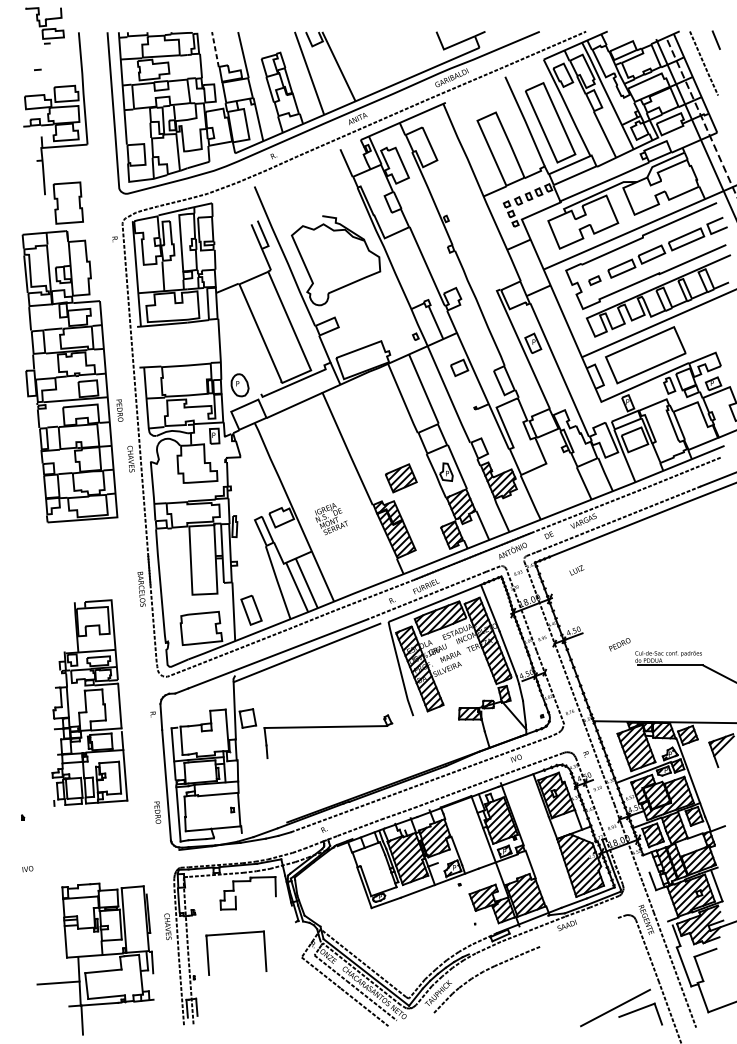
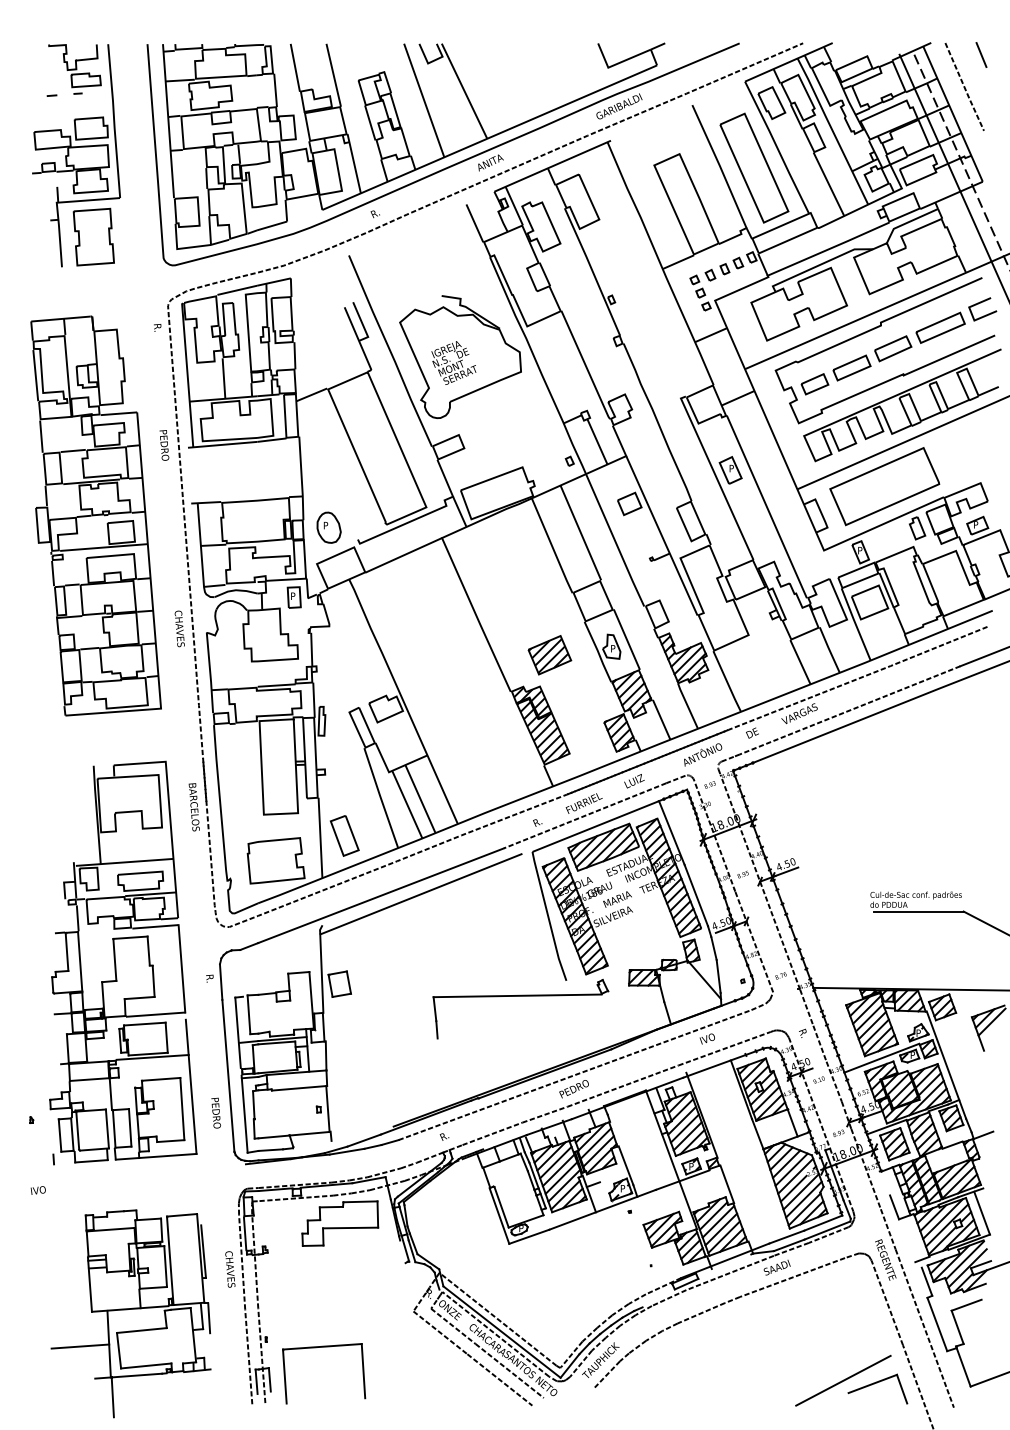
part: (44, 25) -> (74, 69), moved
line: (215, 49) -> (295, 67), dashed -> solid
part: (68, 202) -> (93, 236), moved
part: (594, 280) -> (814, 384), size x1.67
text: (119, 410) -> (164, 445), moved
text: (330, 518) -> (453, 362), moved
text: (576, 570) -> (634, 781), moved
text: (619, 645) -> (573, 1089), moved
part: (90, 702) -> (123, 962), size x1.43
part: (327, 727) -> (520, 996), moved
line: (255, 896) -> (350, 1227), added
line: (578, 932) -> (792, 1277), added
part: (236, 934) -> (324, 1347), moved

